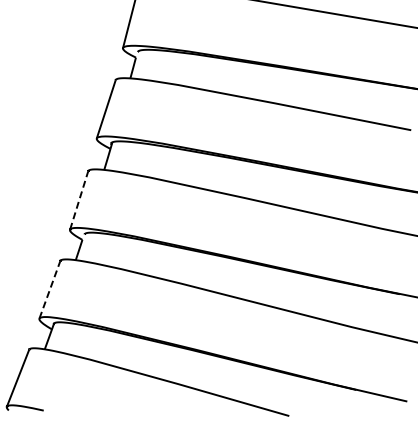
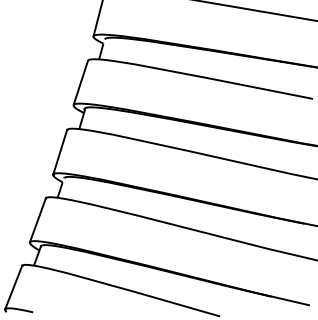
line: (79, 200) -> (60, 152), dashed -> solid
line: (49, 289) -> (37, 220), dashed -> solid

